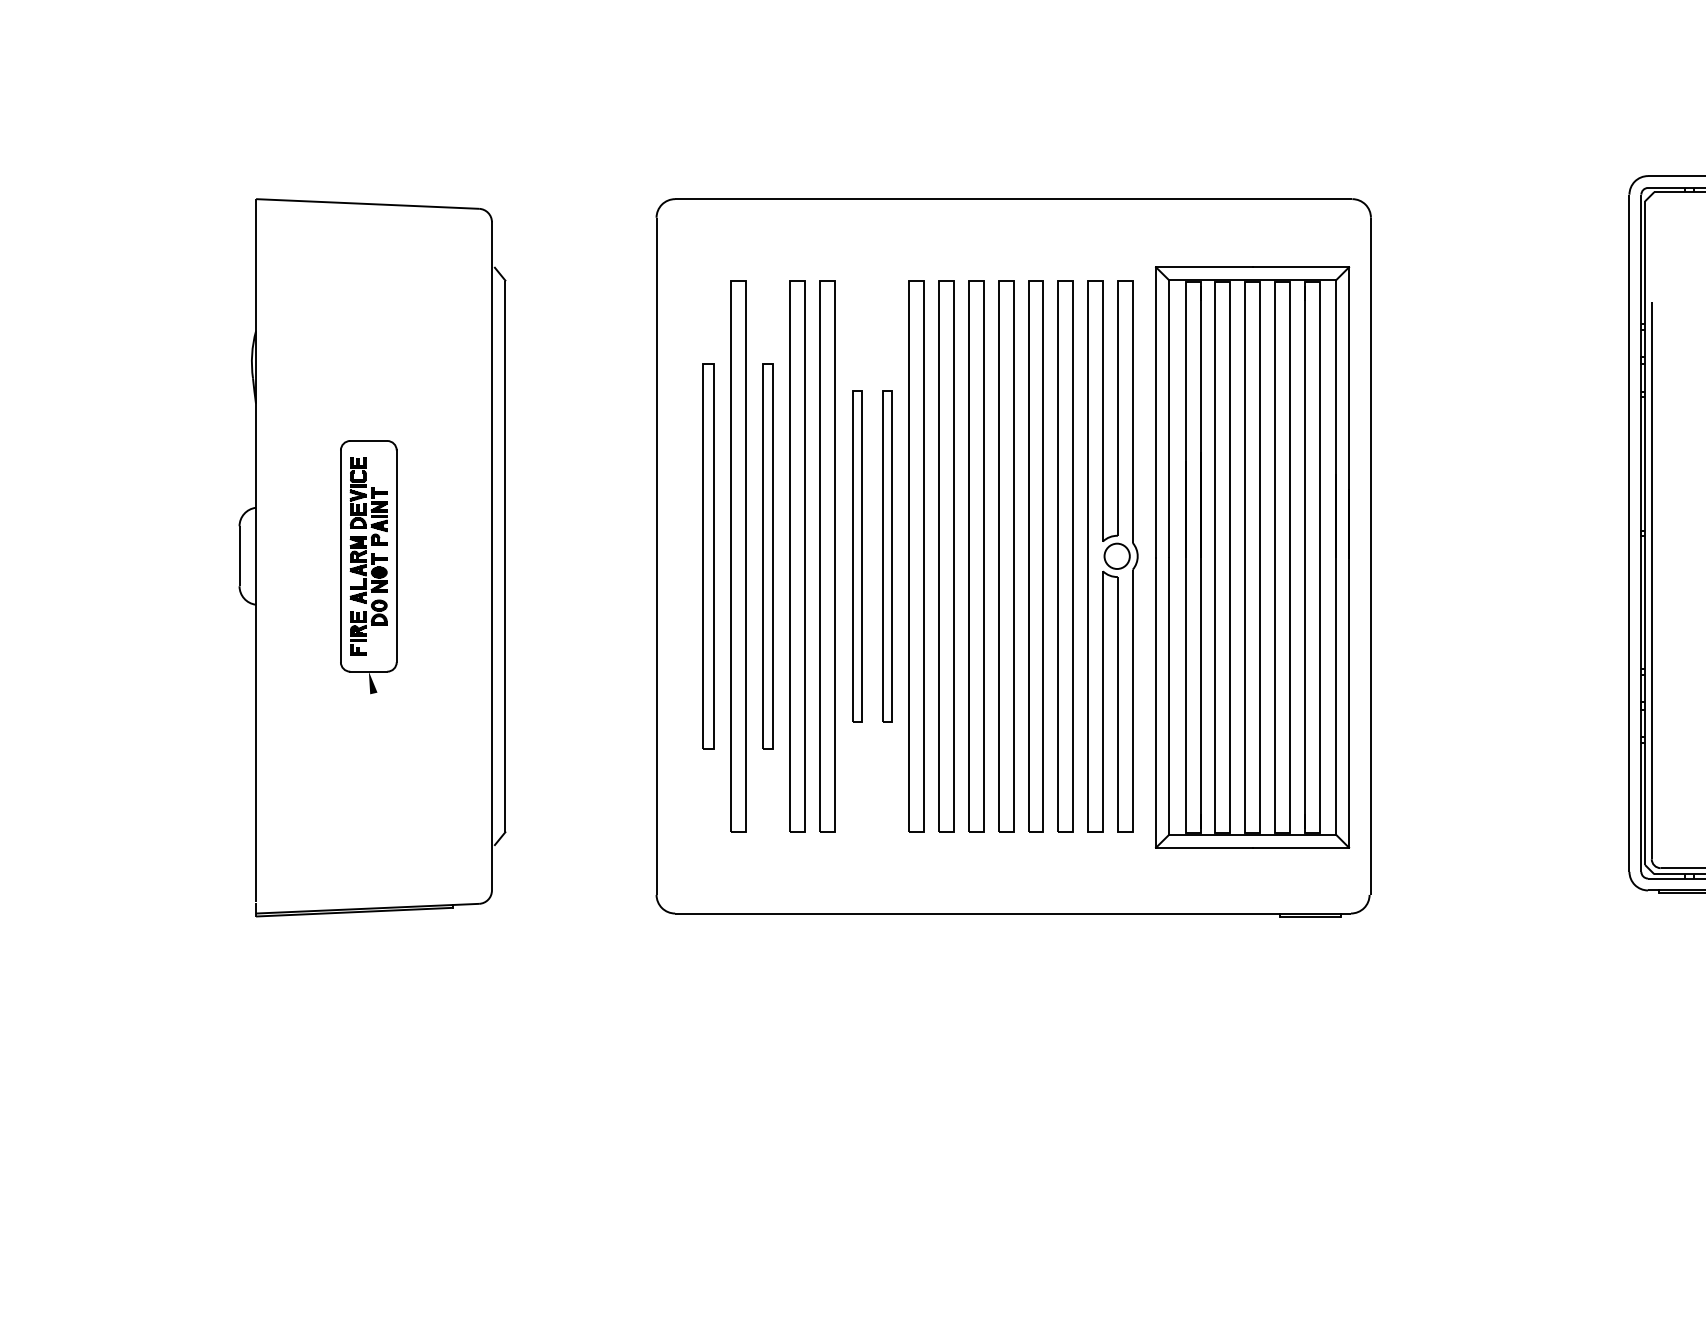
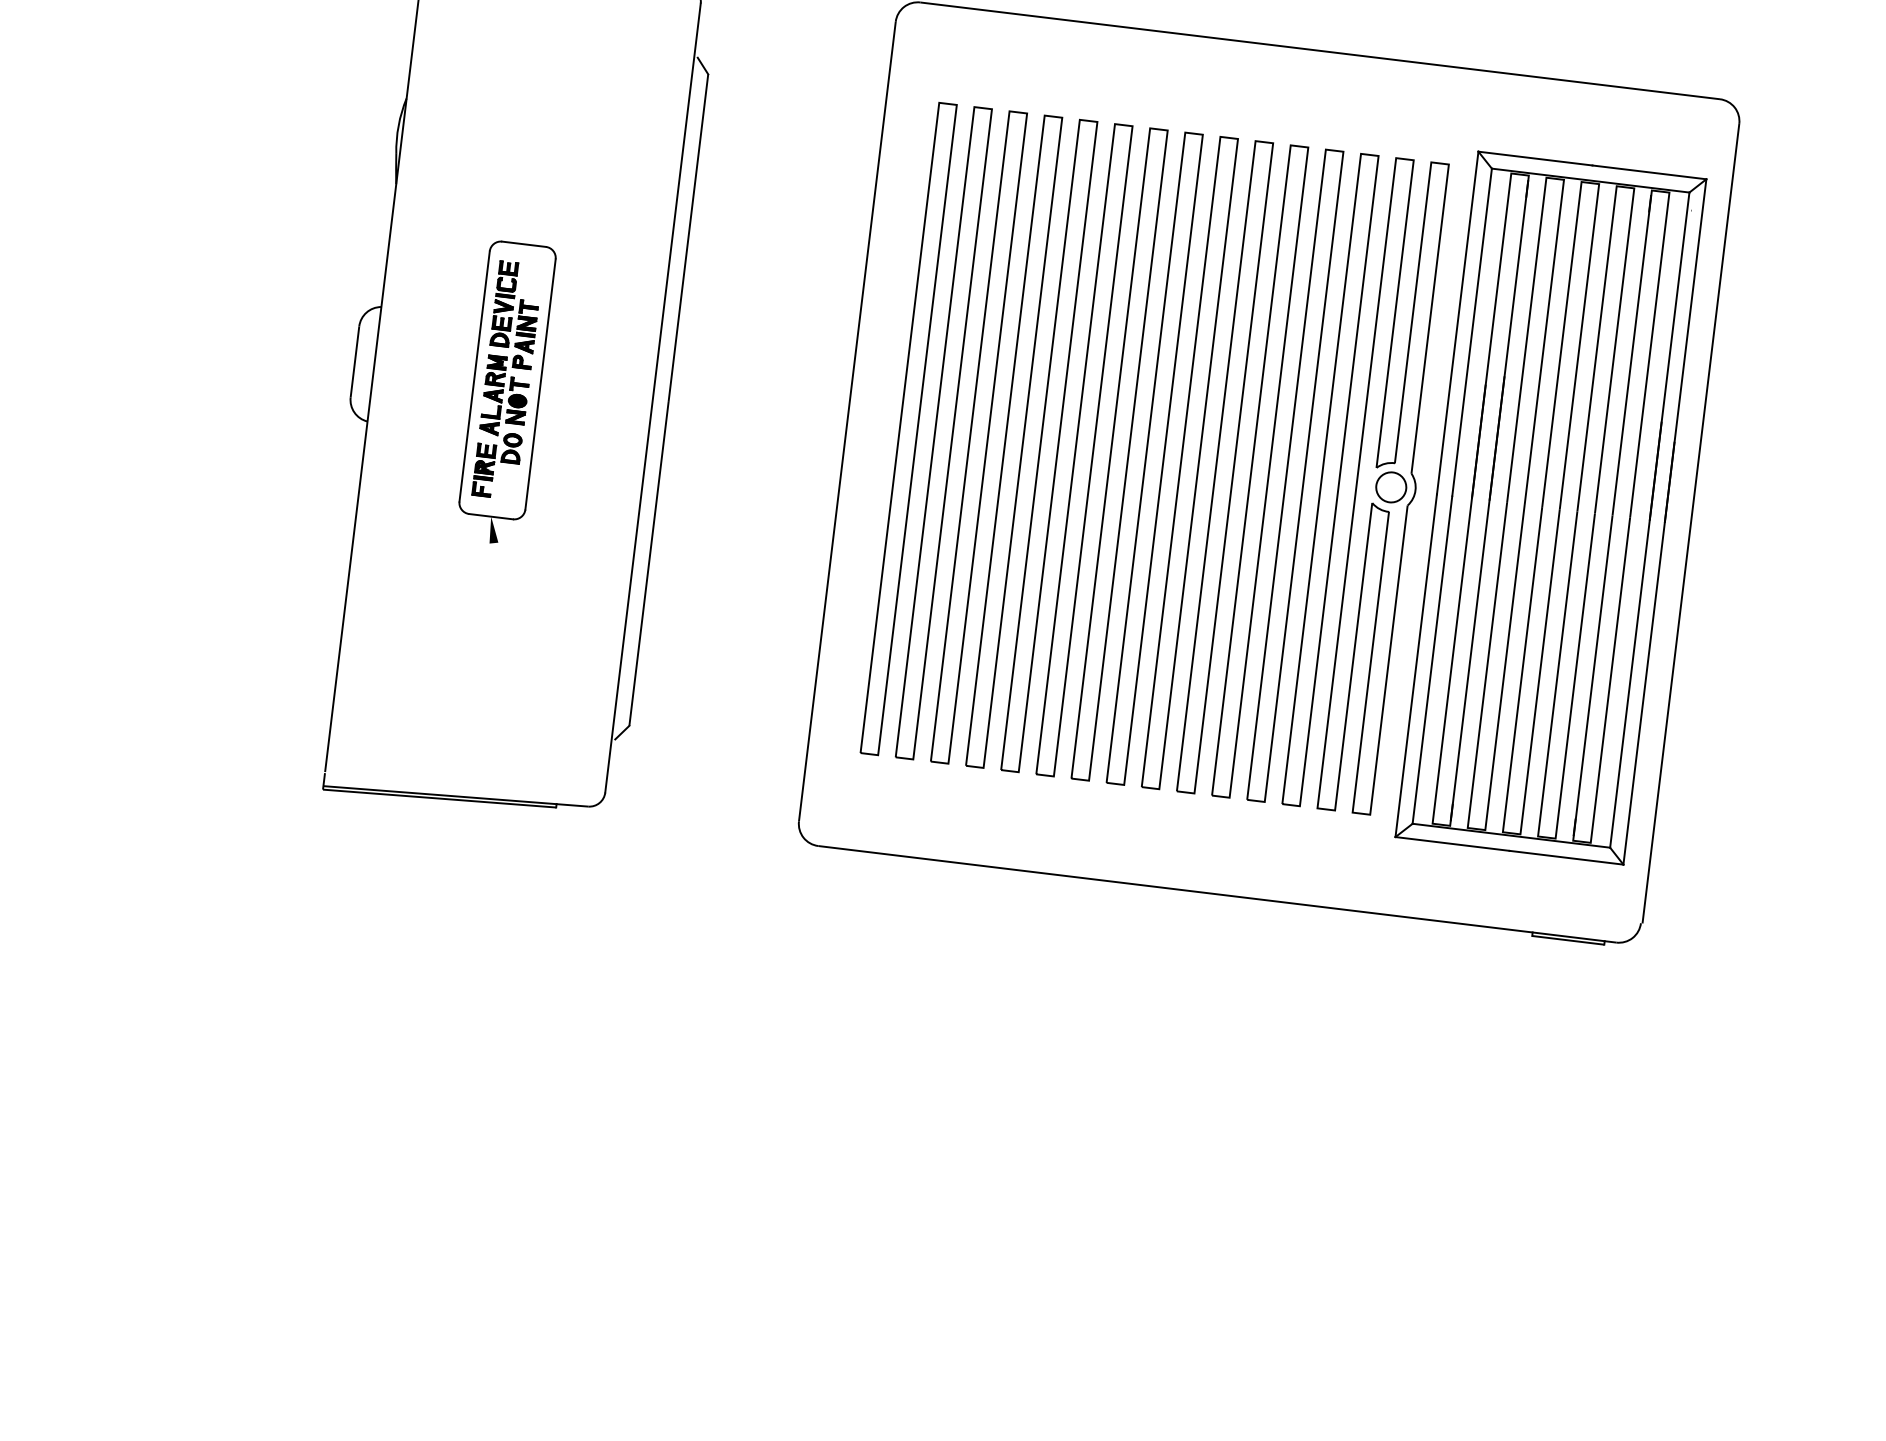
part: (708, 556) -> (908, 429), size x1.43
part: (767, 556) -> (978, 437), size x1.43
part: (857, 556) -> (1084, 450), size x1.67
part: (887, 556) -> (1120, 454), size x1.67

